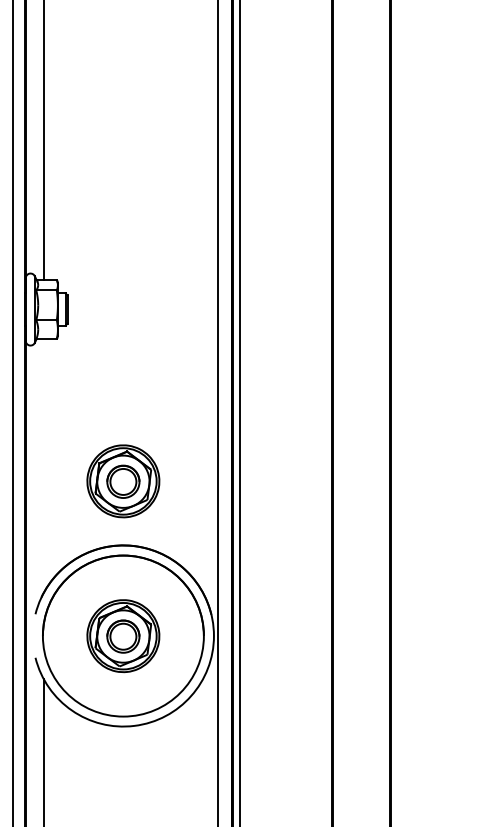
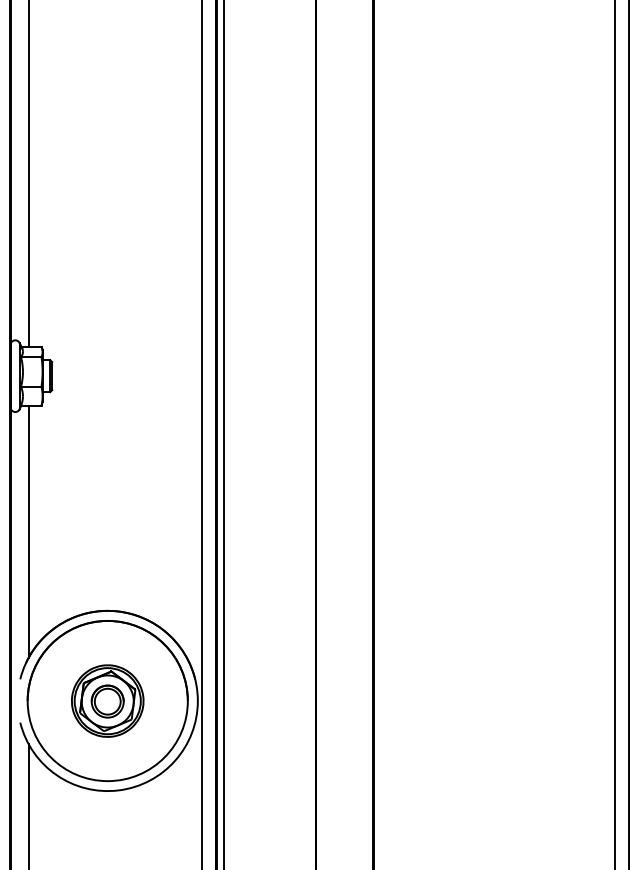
line: (43, 465) -> (28, 531), added
part: (123, 480) -> (107, 546), removed

